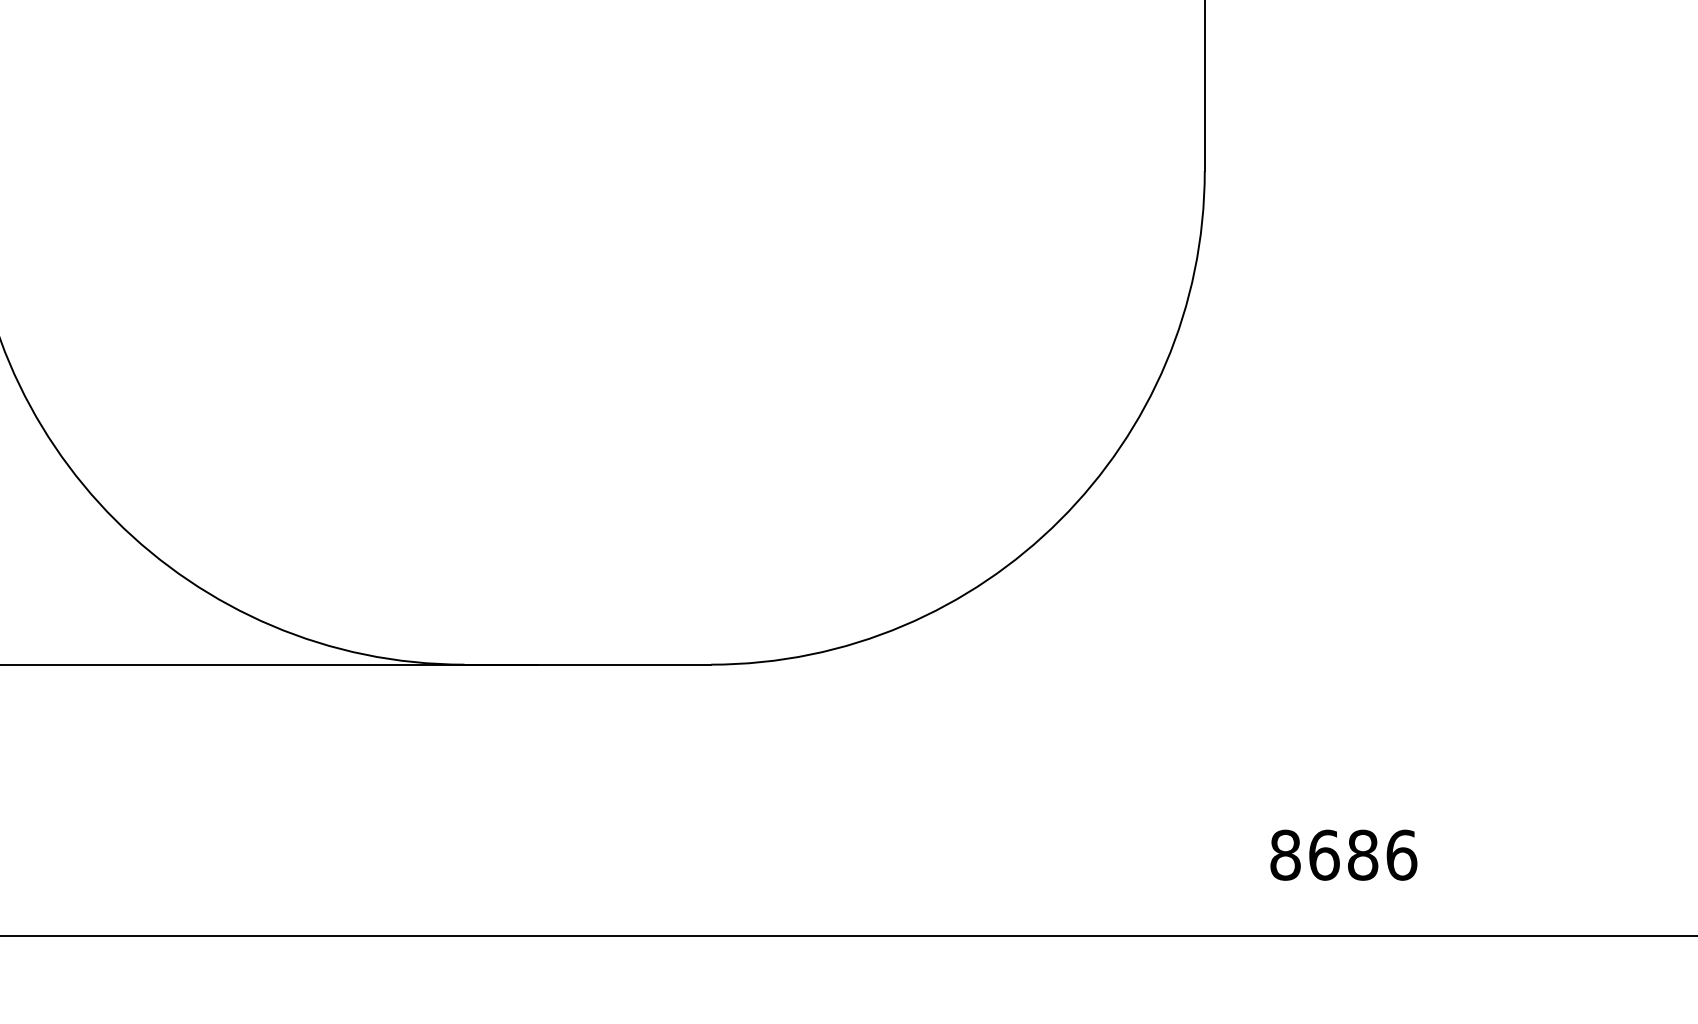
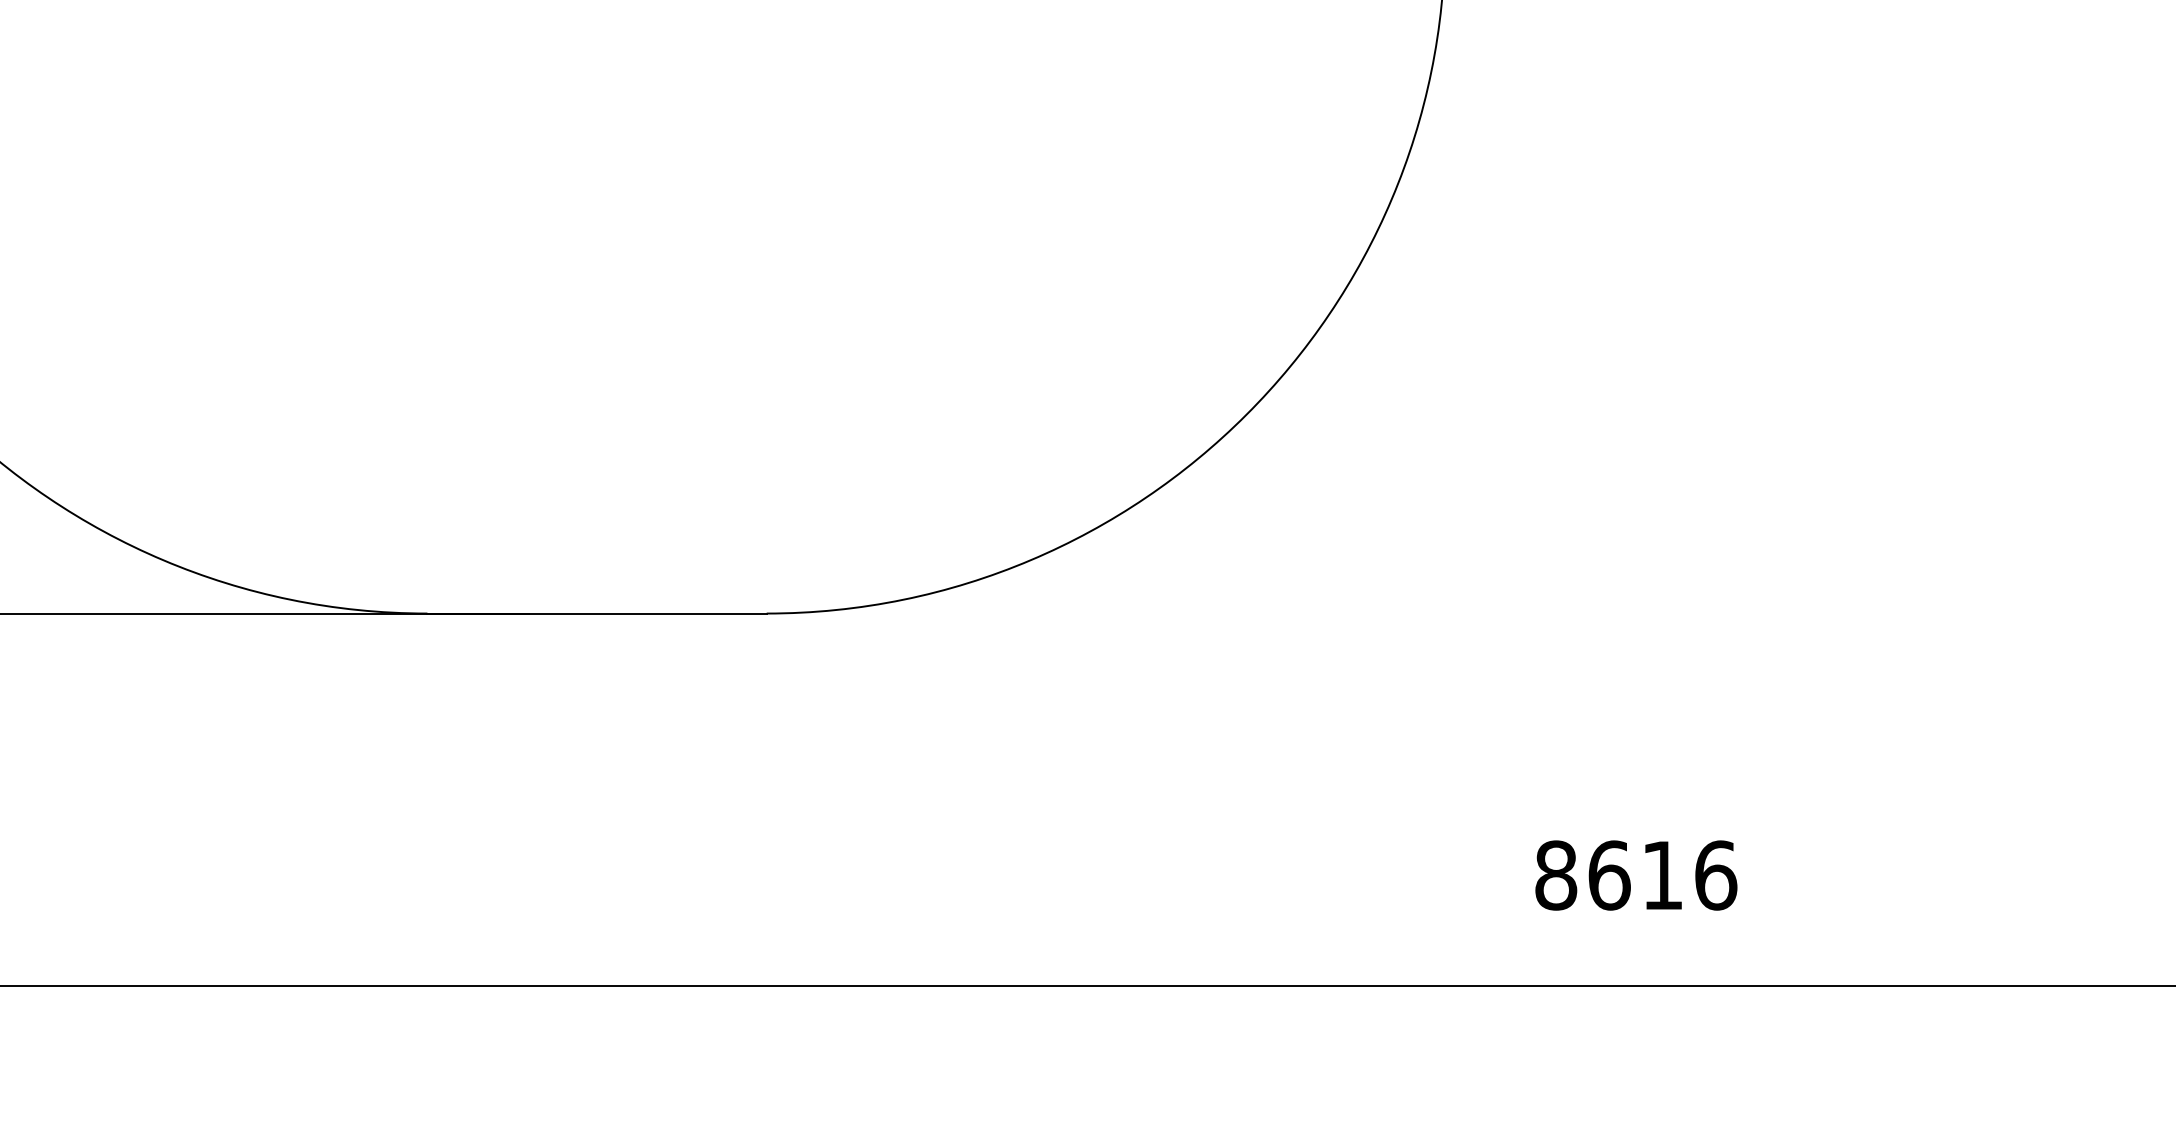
text: (1363, 854) -> (1663, 874), 8686 -> 8616

